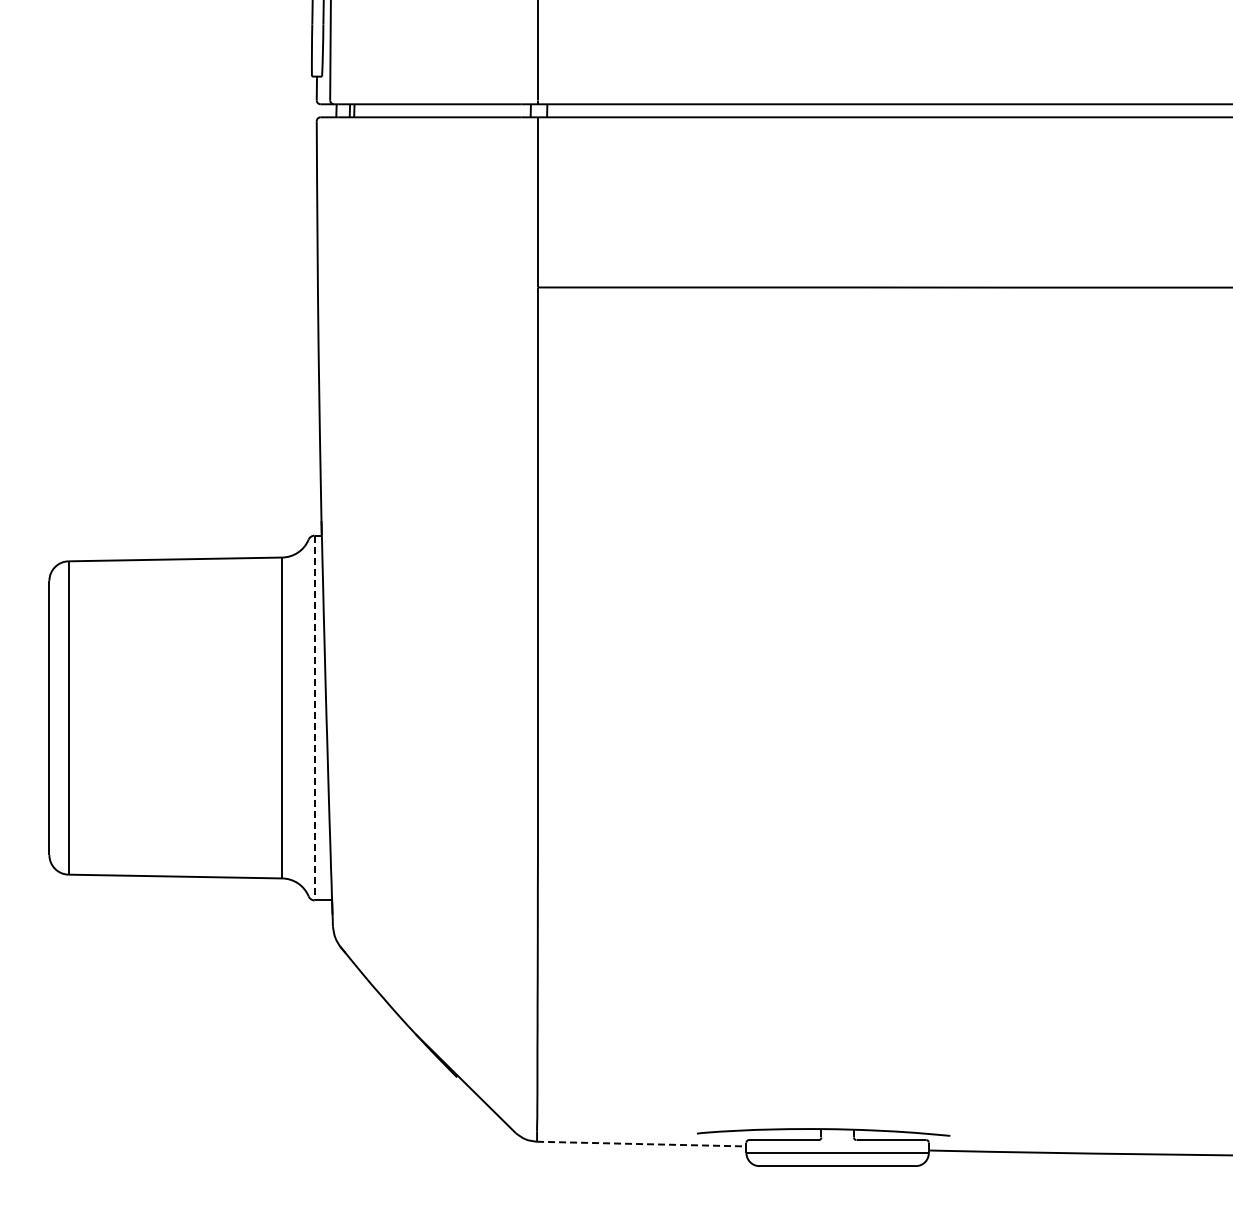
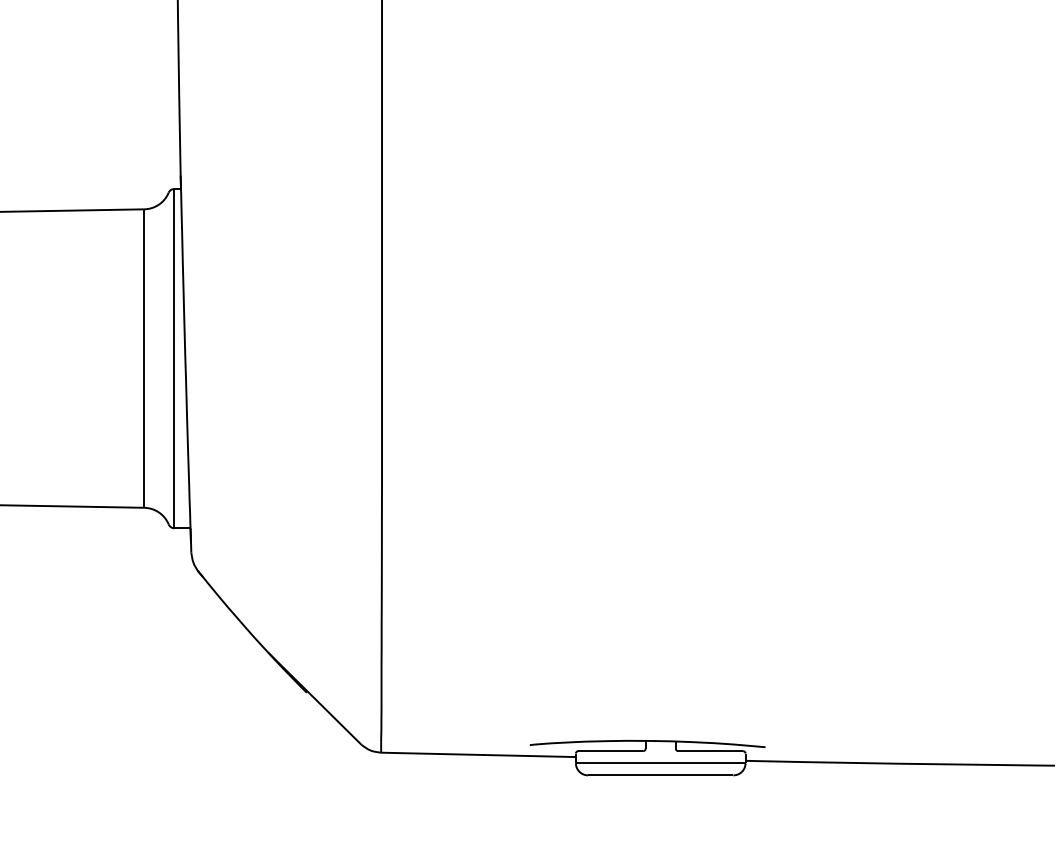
line: (314, 718) -> (174, 359), dashed -> solid
line: (641, 1144) -> (478, 755), dashed -> solid

